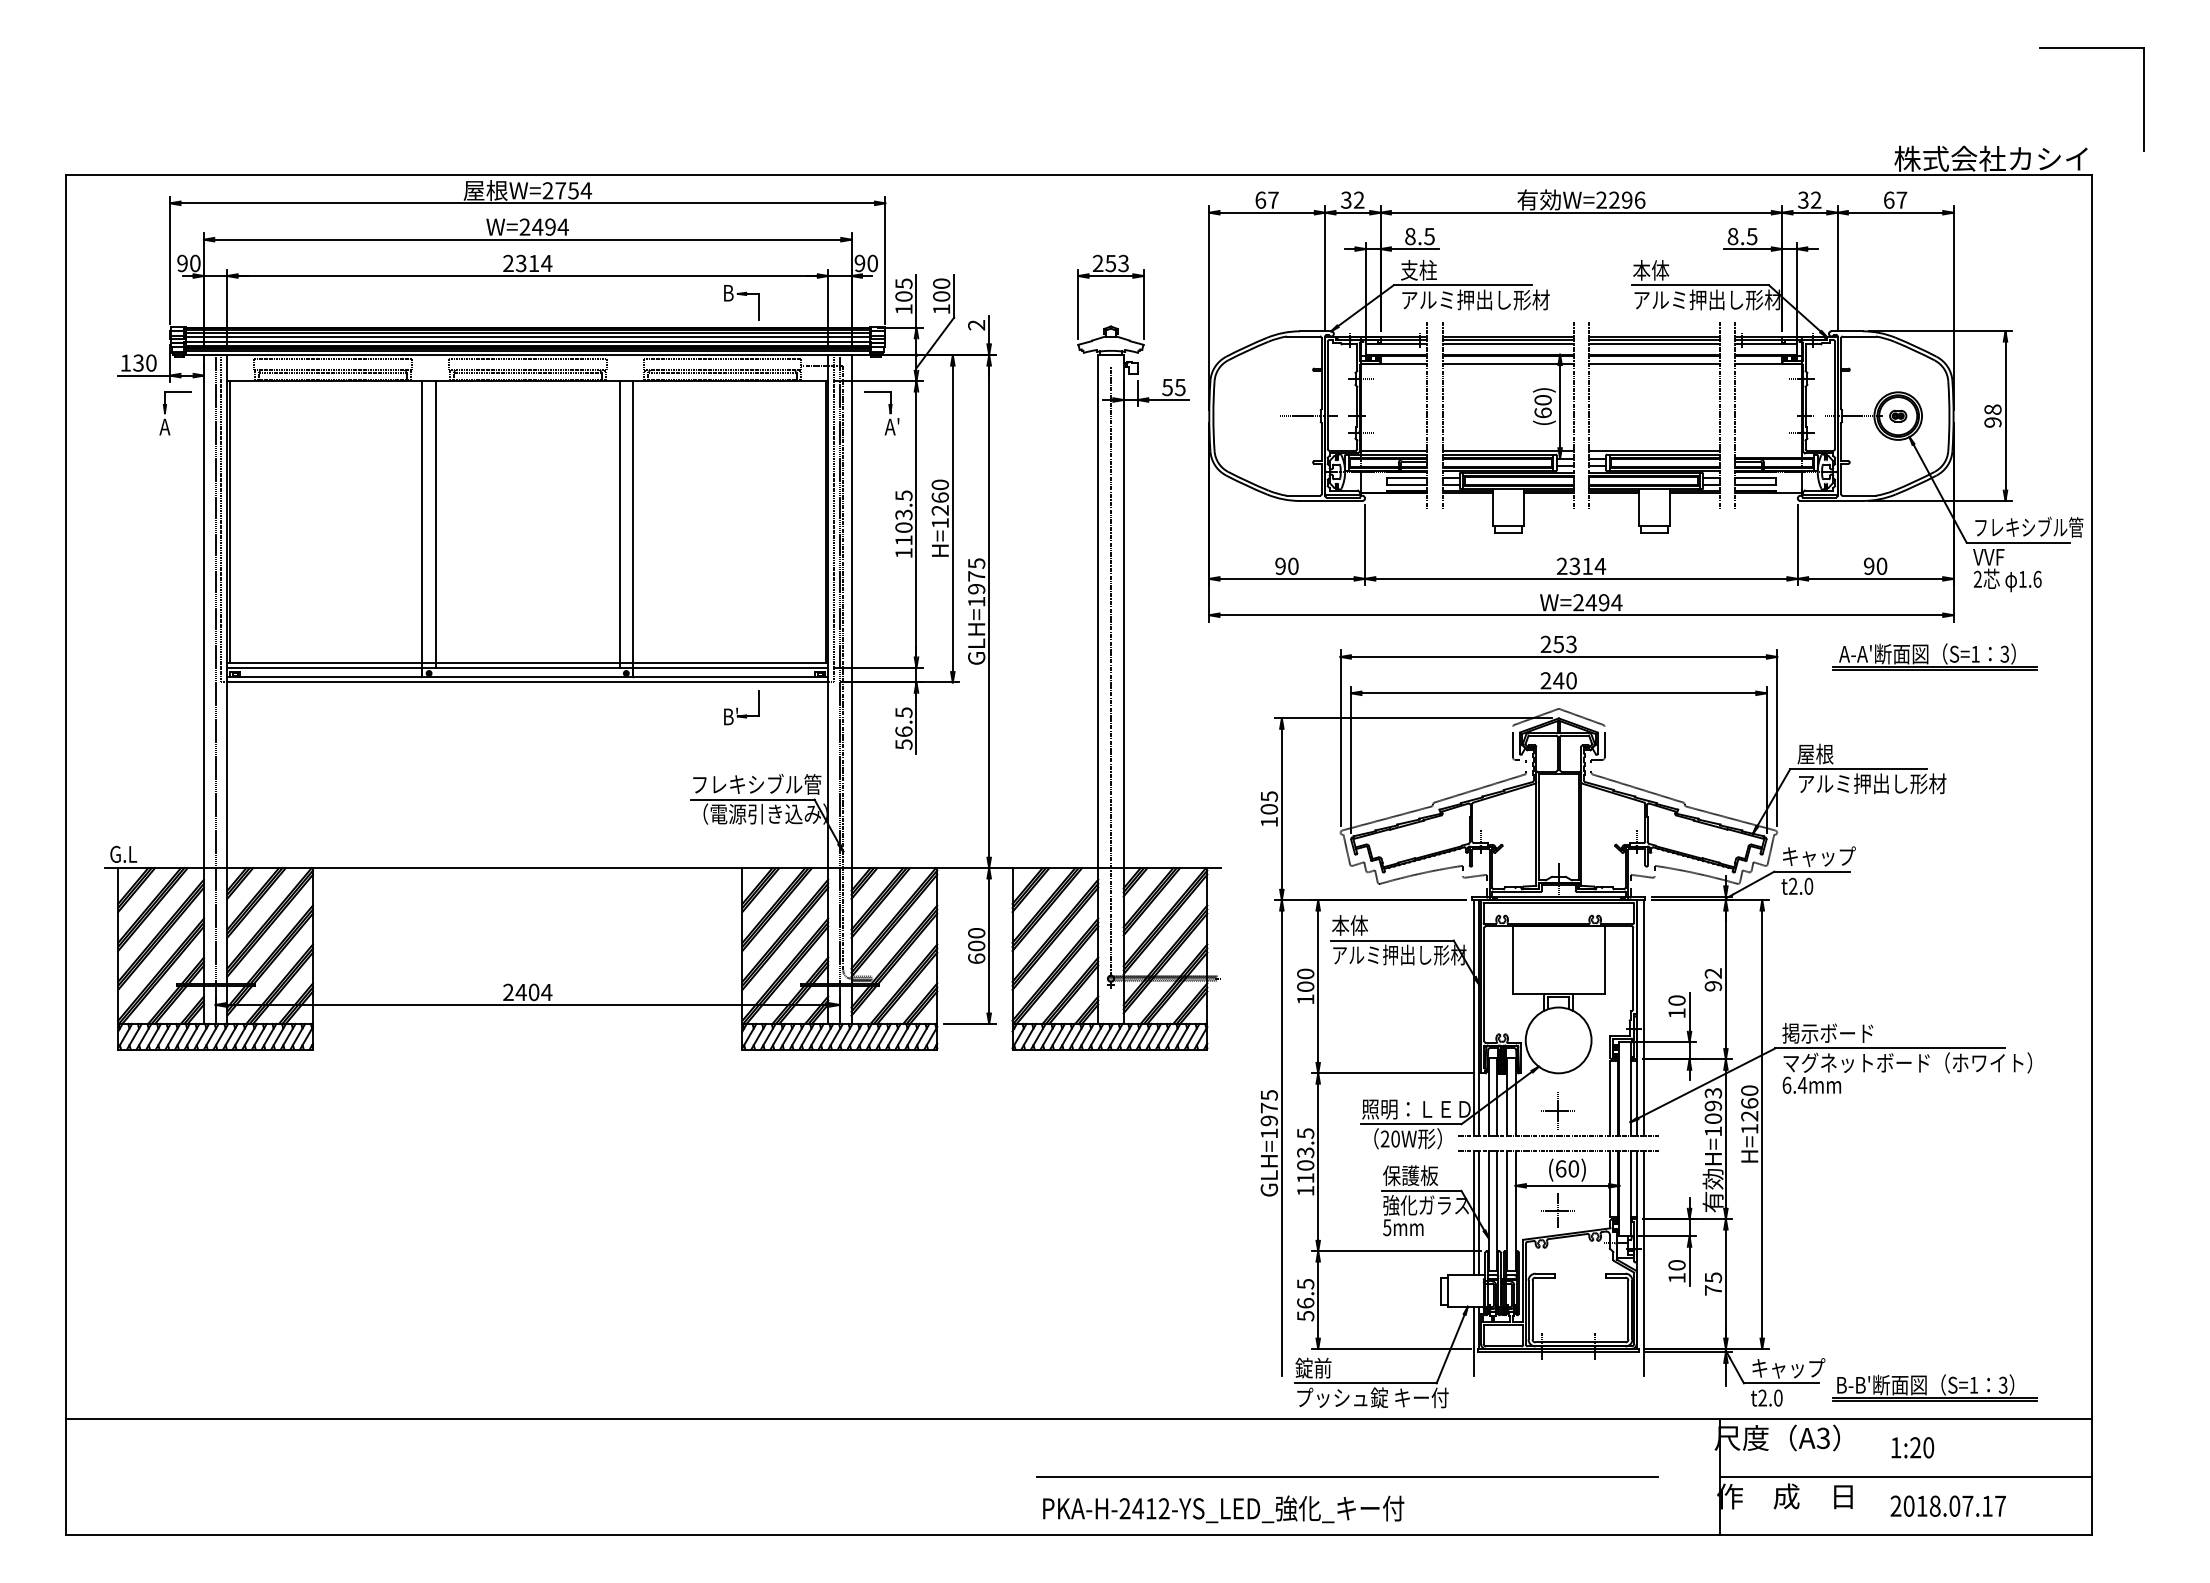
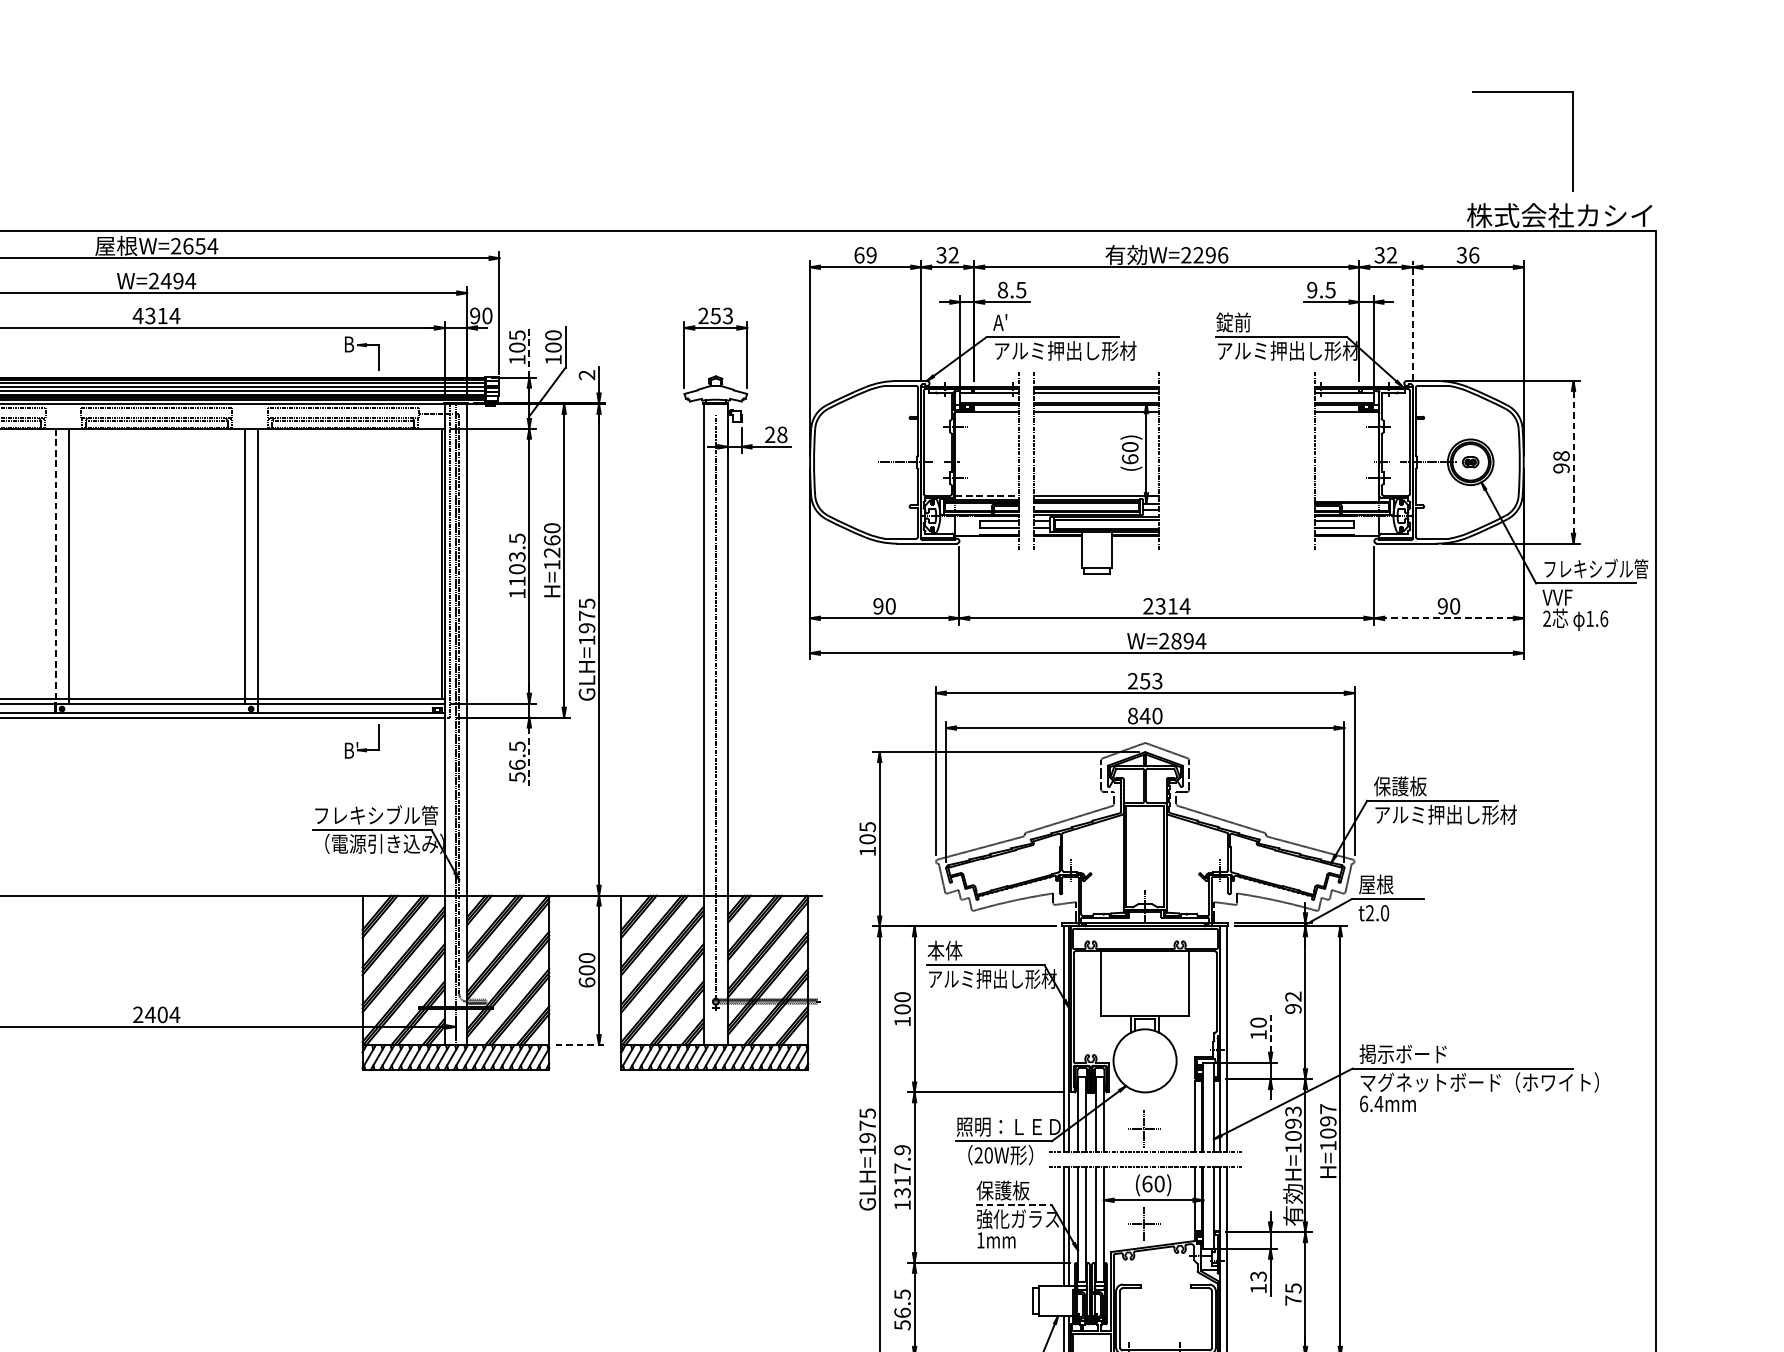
part: (2091, 48) -> (1522, 92), moved
text: (560, 190) -> (188, 245), W=2754 -> W=2654
text: (1273, 199) -> (871, 254), 67 -> 69
text: (1895, 199) -> (1468, 254), 67 -> 36
text: (1732, 236) -> (1311, 290), 8.5 -> 9.5
text: (508, 262) -> (138, 315), 2314 -> 4314
line: (1837, 268) -> (1412, 320), solid -> dashed
text: (1418, 269) -> (1010, 321), 支柱 -> A'
text: (1651, 270) -> (1234, 322), 本体 -> 錠前
line: (916, 301) -> (529, 352), solid -> dashed
text: (1173, 387) -> (775, 434), 55 -> 28
part: (889, 413) -> (503, 459), removed
line: (2005, 416) -> (1573, 462), solid -> dashed
line: (1394, 450) -> (987, 495), solid -> dashed
part: (1654, 450) -> (1236, 495), removed
line: (422, 524) -> (55, 566), solid -> dashed
line: (1875, 578) -> (1448, 617), solid -> dashed
text: (1591, 602) -> (1176, 641), W=2494 -> W=2894
part: (1934, 656) -> (1505, 692), removed
text: (1545, 680) -> (1132, 715), 240 -> 840
line: (916, 723) -> (529, 757), solid -> dashed
text: (1824, 753) -> (1399, 785), 屋根 -> 保護板
text: (1818, 856) -> (1394, 884), キャップ -> 屋根
line: (1689, 1012) -> (1270, 1034), solid -> dashed
line: (969, 1023) -> (580, 1044), solid -> dashed
text: (1749, 1103) -> (1328, 1121), H=1260 -> H=1097
text: (1305, 1155) -> (902, 1171), 1103.5 -> 1317.9
line: (1422, 1190) -> (1014, 1204), solid -> dashed
text: (1387, 1227) -> (980, 1240), 5mm -> 1mm
text: (1676, 1265) -> (1258, 1276), 10 -> 13

